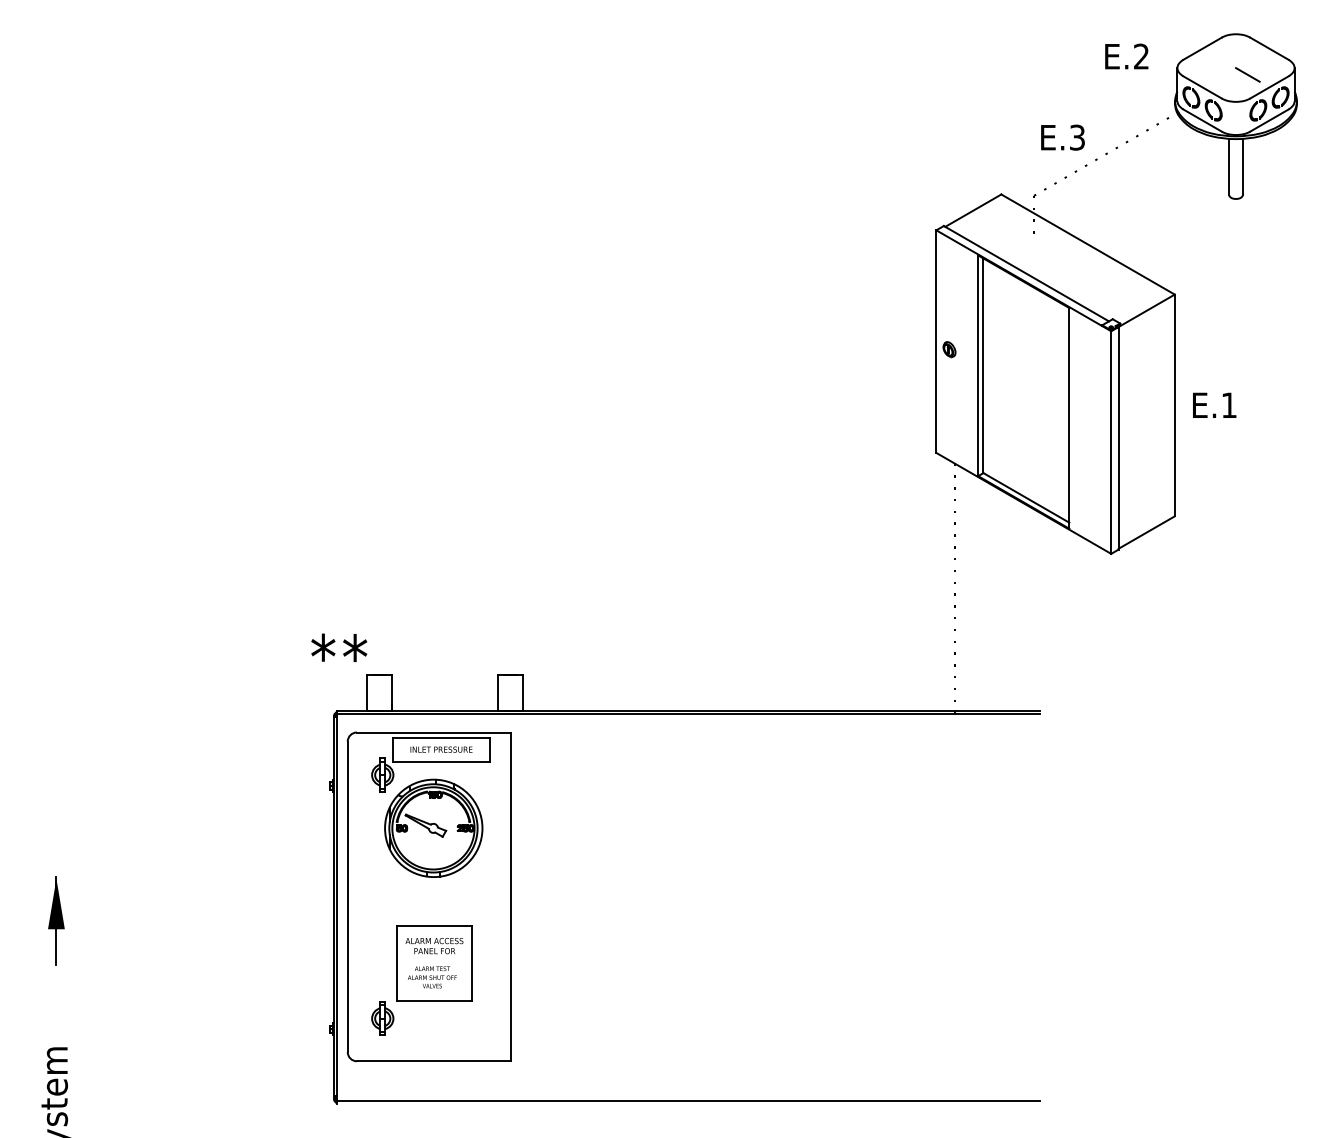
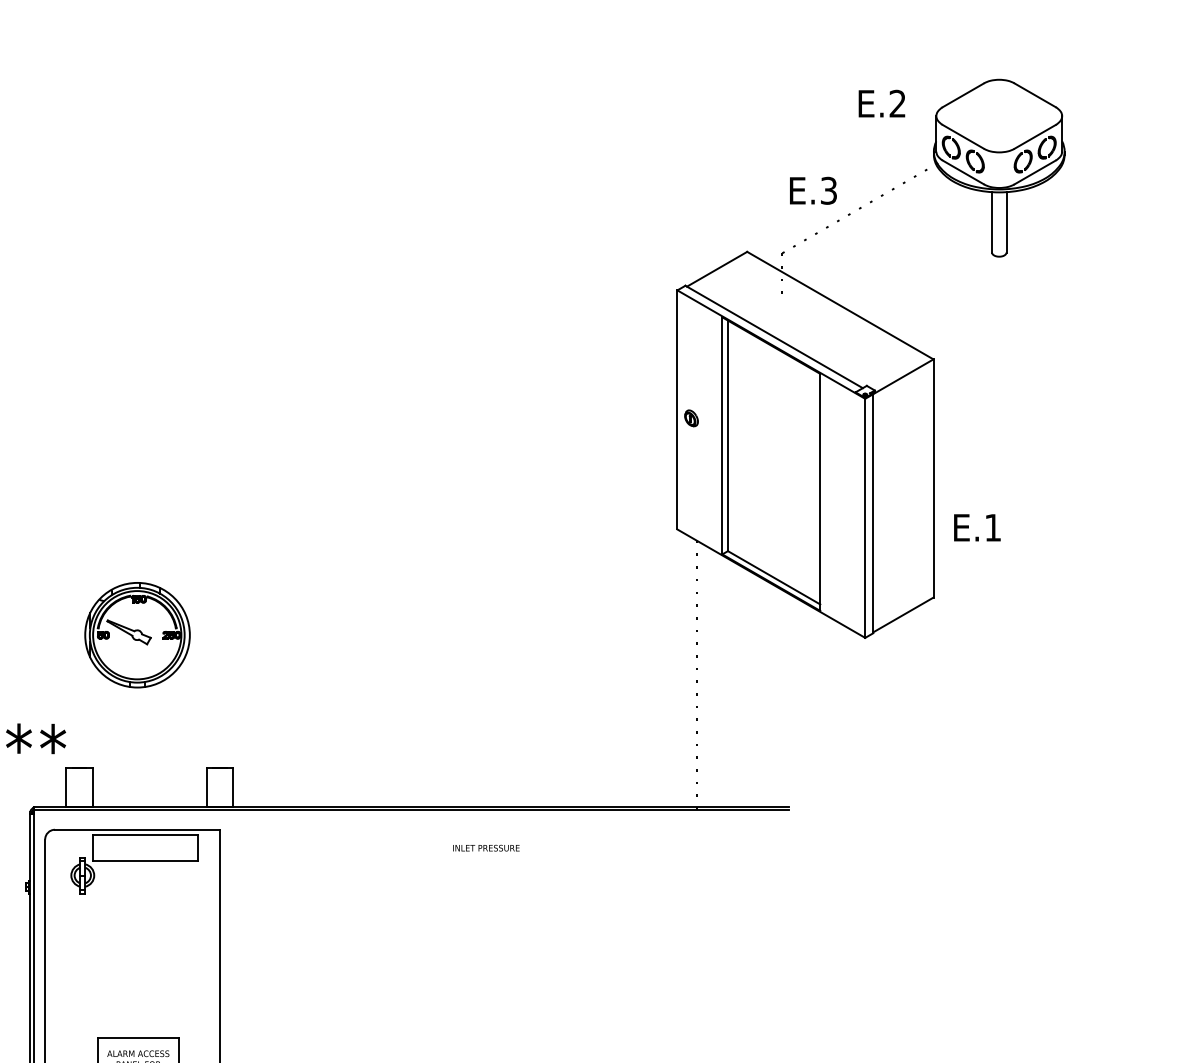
line: (1247, 74) -> (1011, 122), removed
text: (1214, 404) -> (977, 526), moved
text: (441, 749) -> (486, 848), moved
part: (433, 827) -> (137, 634), moved

